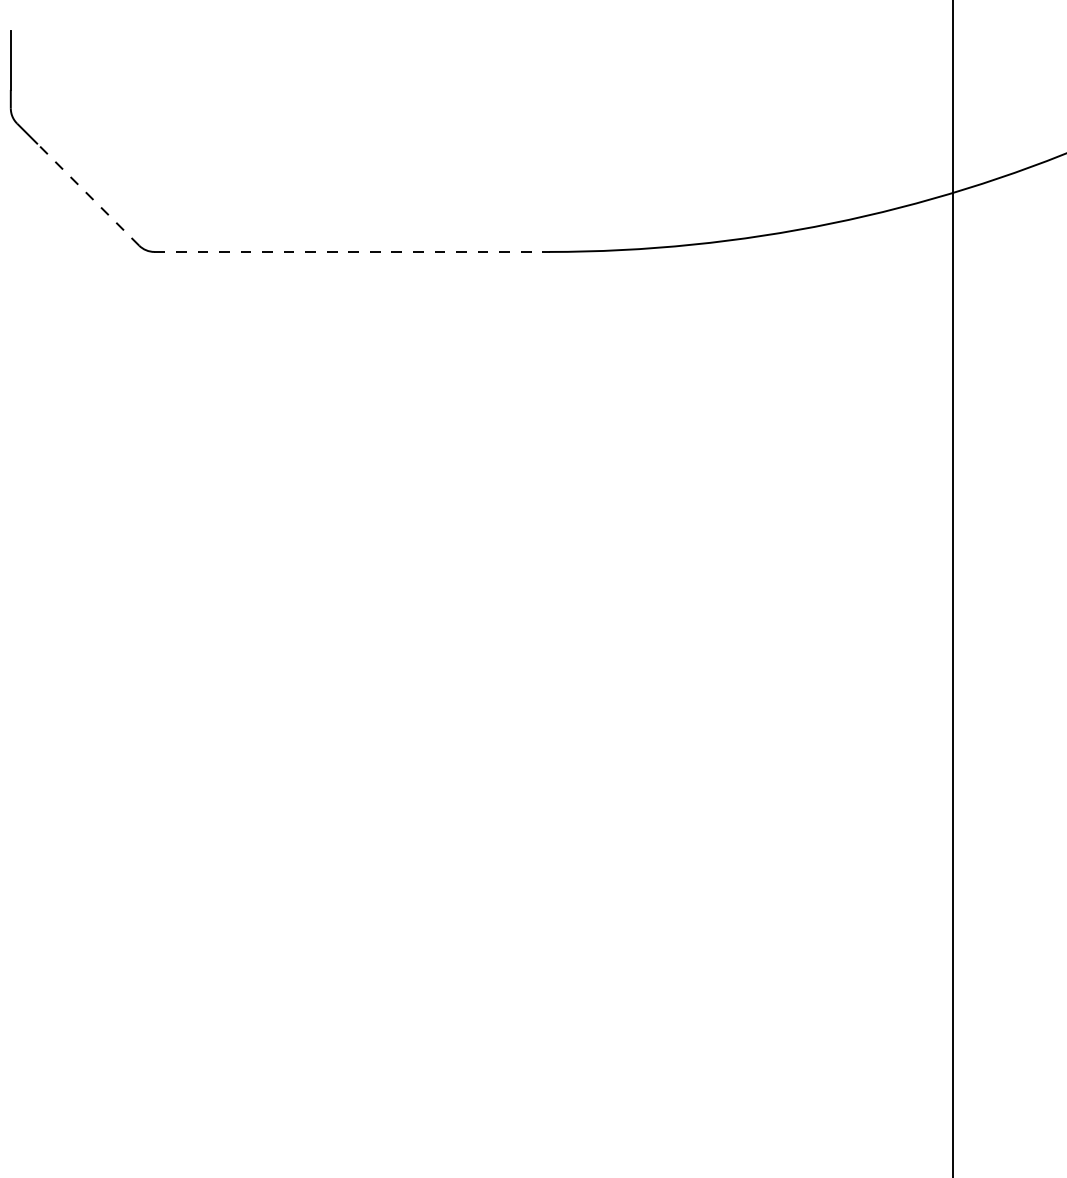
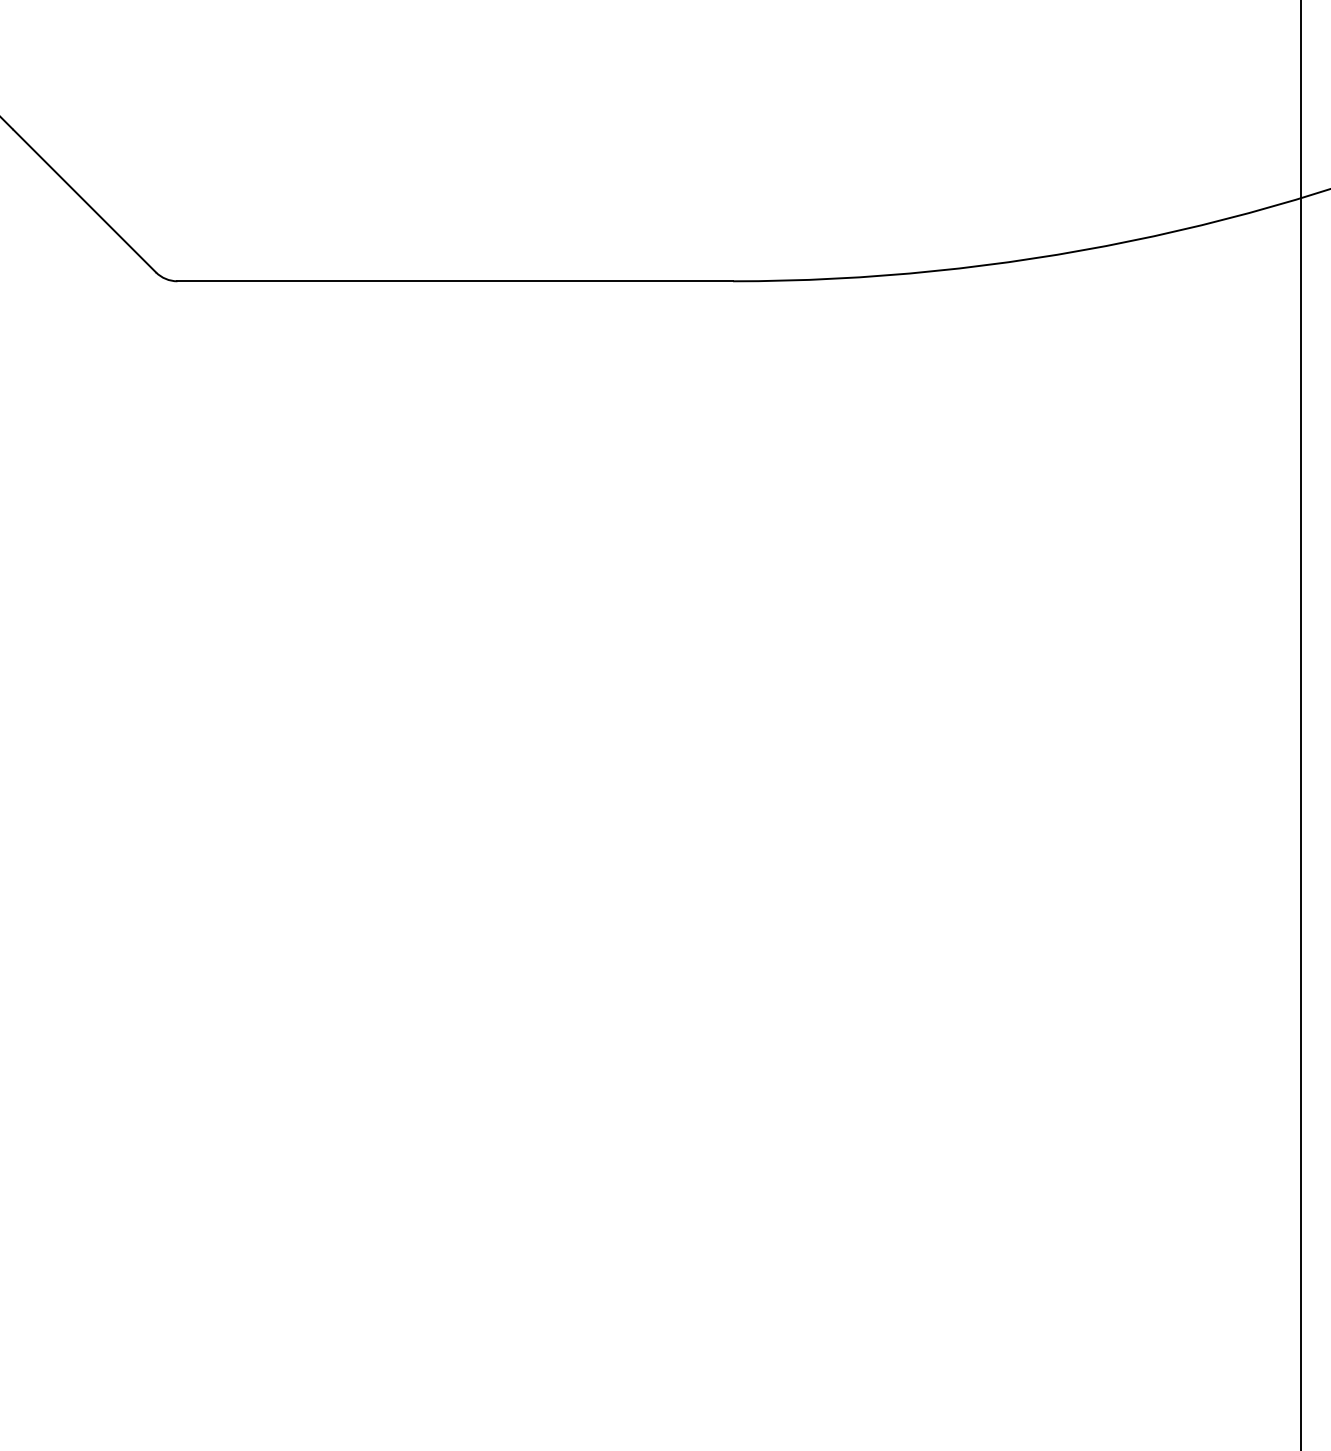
line: (88, 194) -> (84, 200), dashed -> solid
line: (351, 251) -> (454, 280), dashed -> solid

